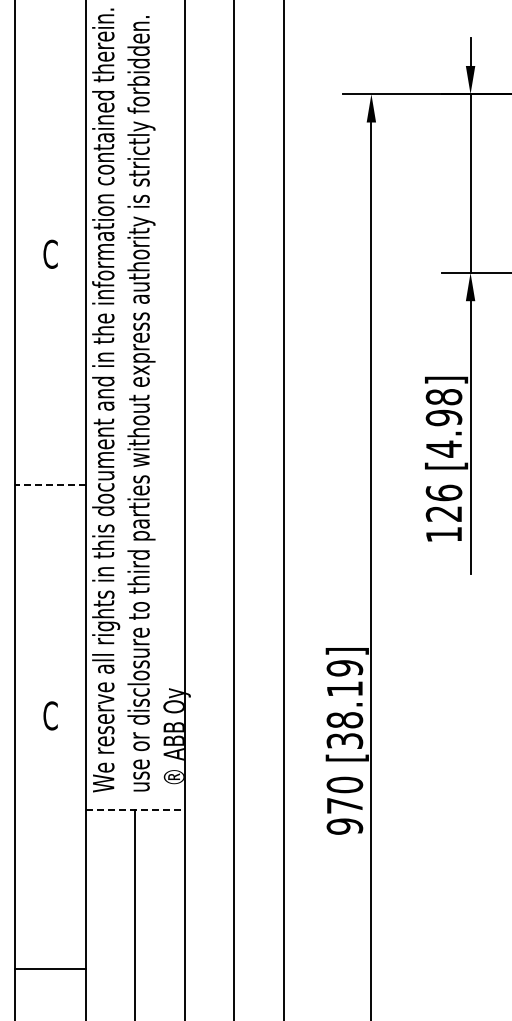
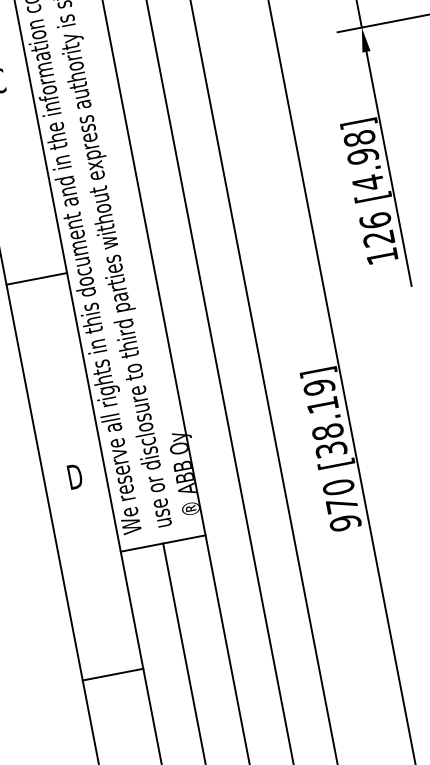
line: (50, 485) -> (36, 279), dashed -> solid
text: (50, 715) -> (74, 476), C -> D
line: (135, 810) -> (163, 543), dashed -> solid
line: (50, 968) -> (112, 674), moved

